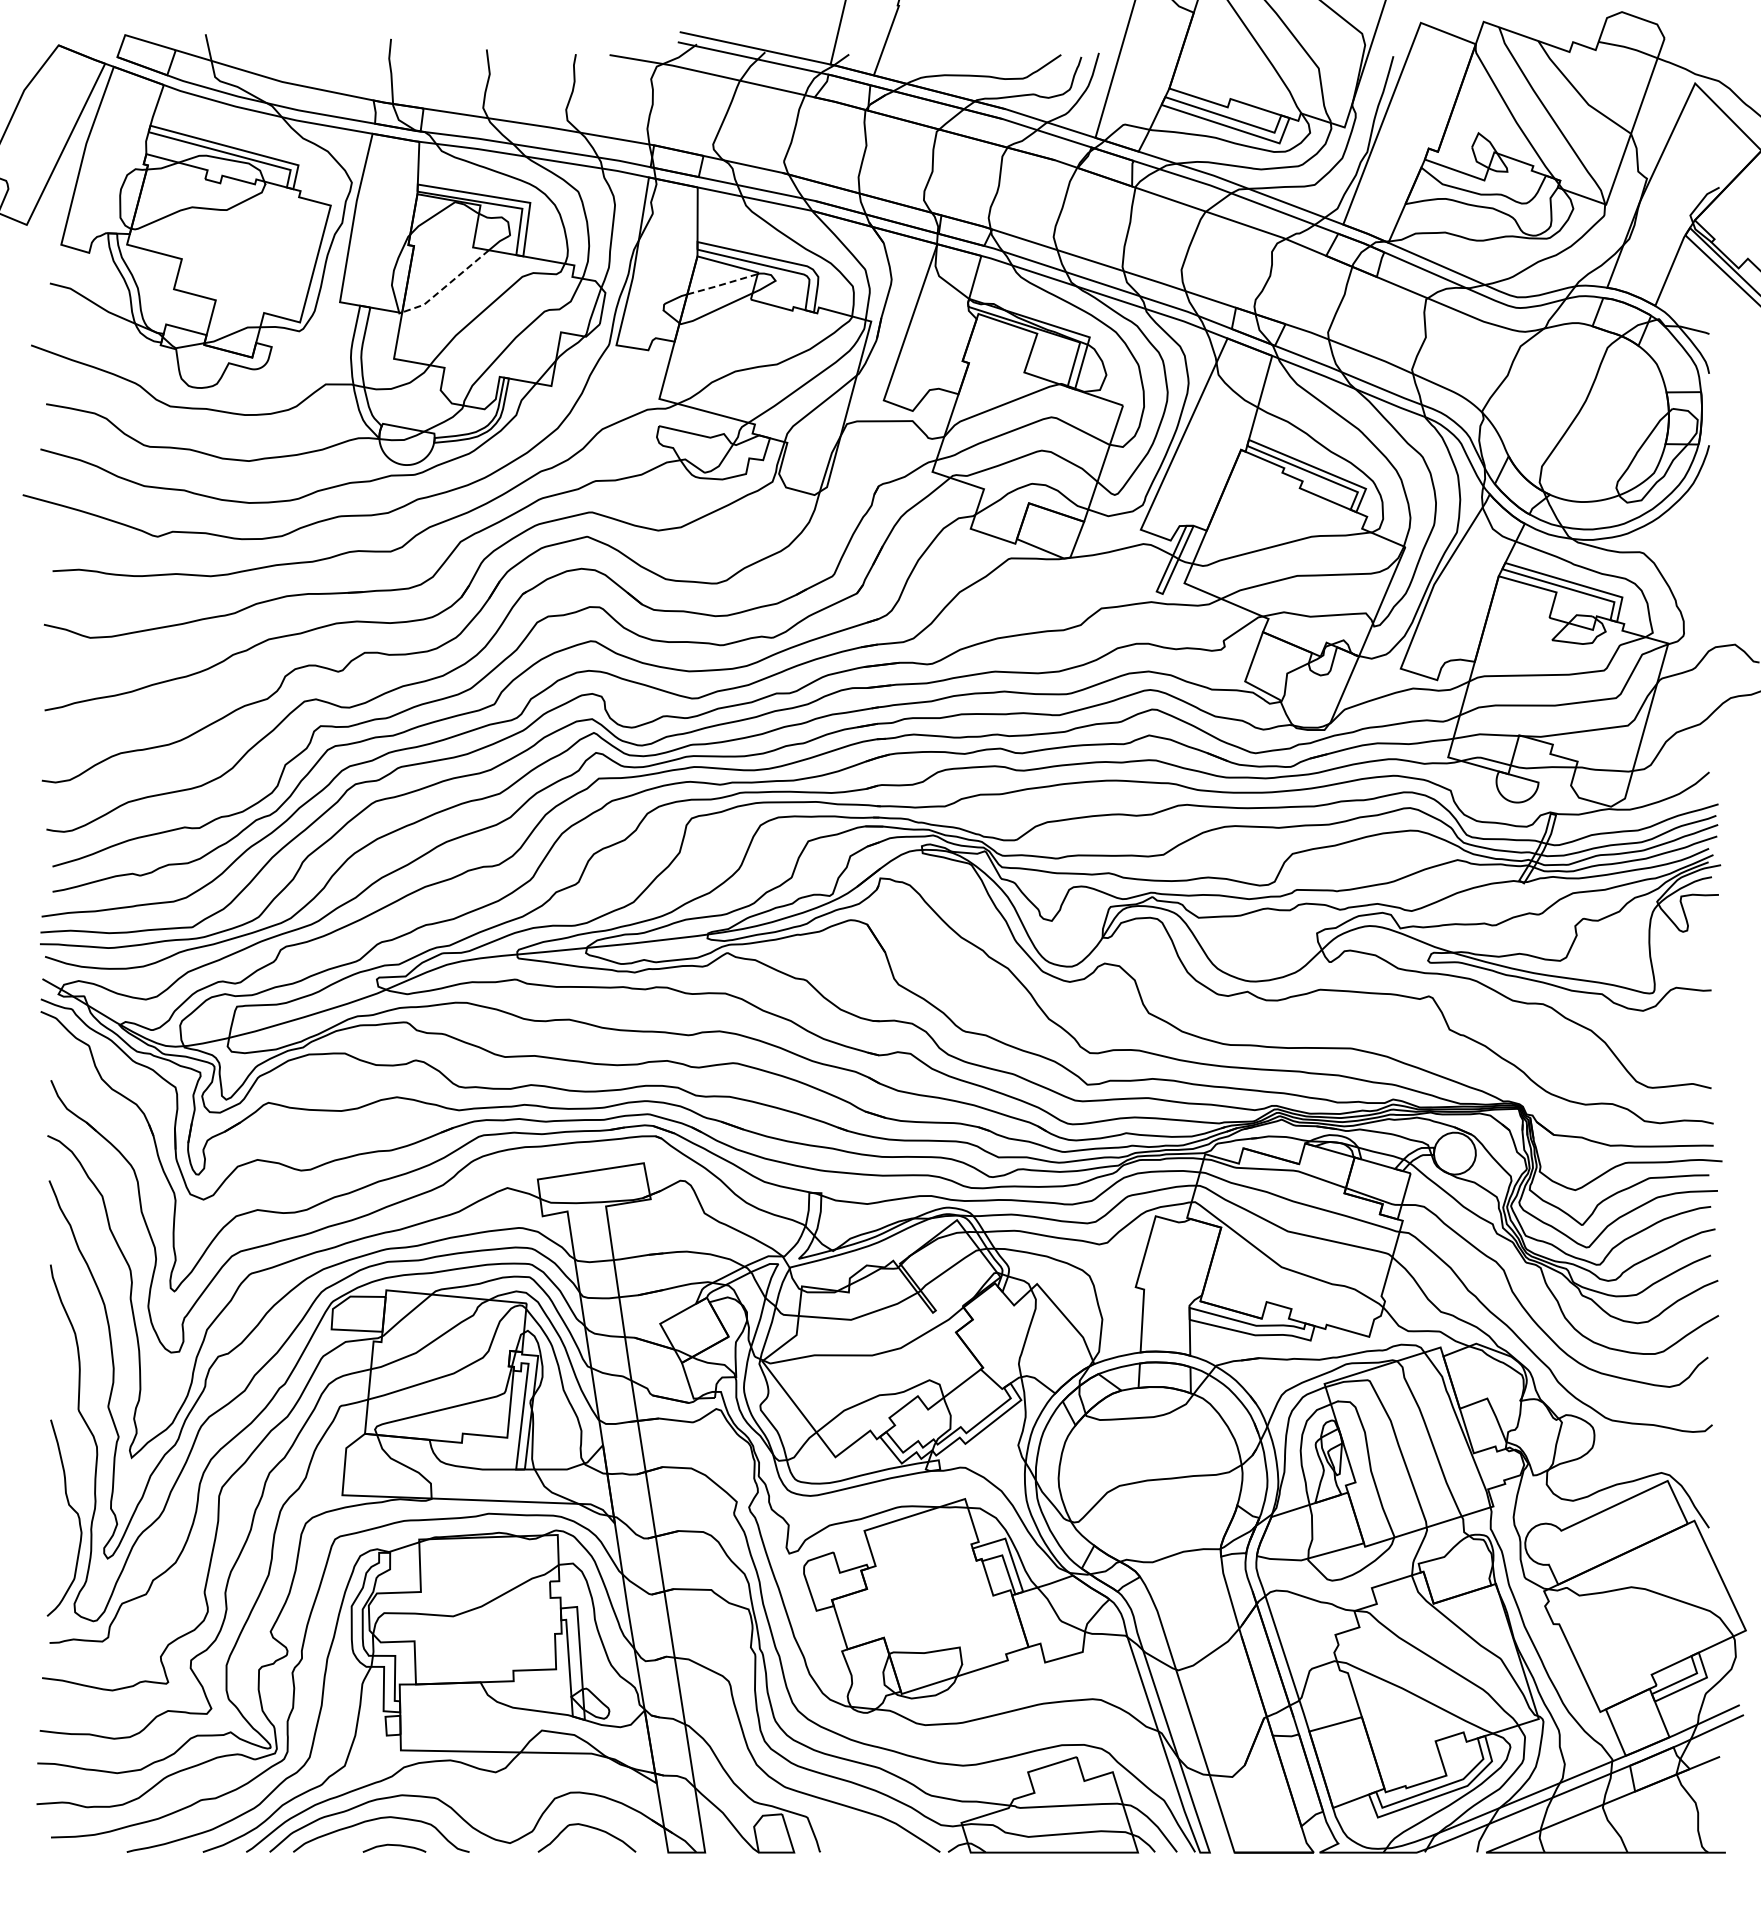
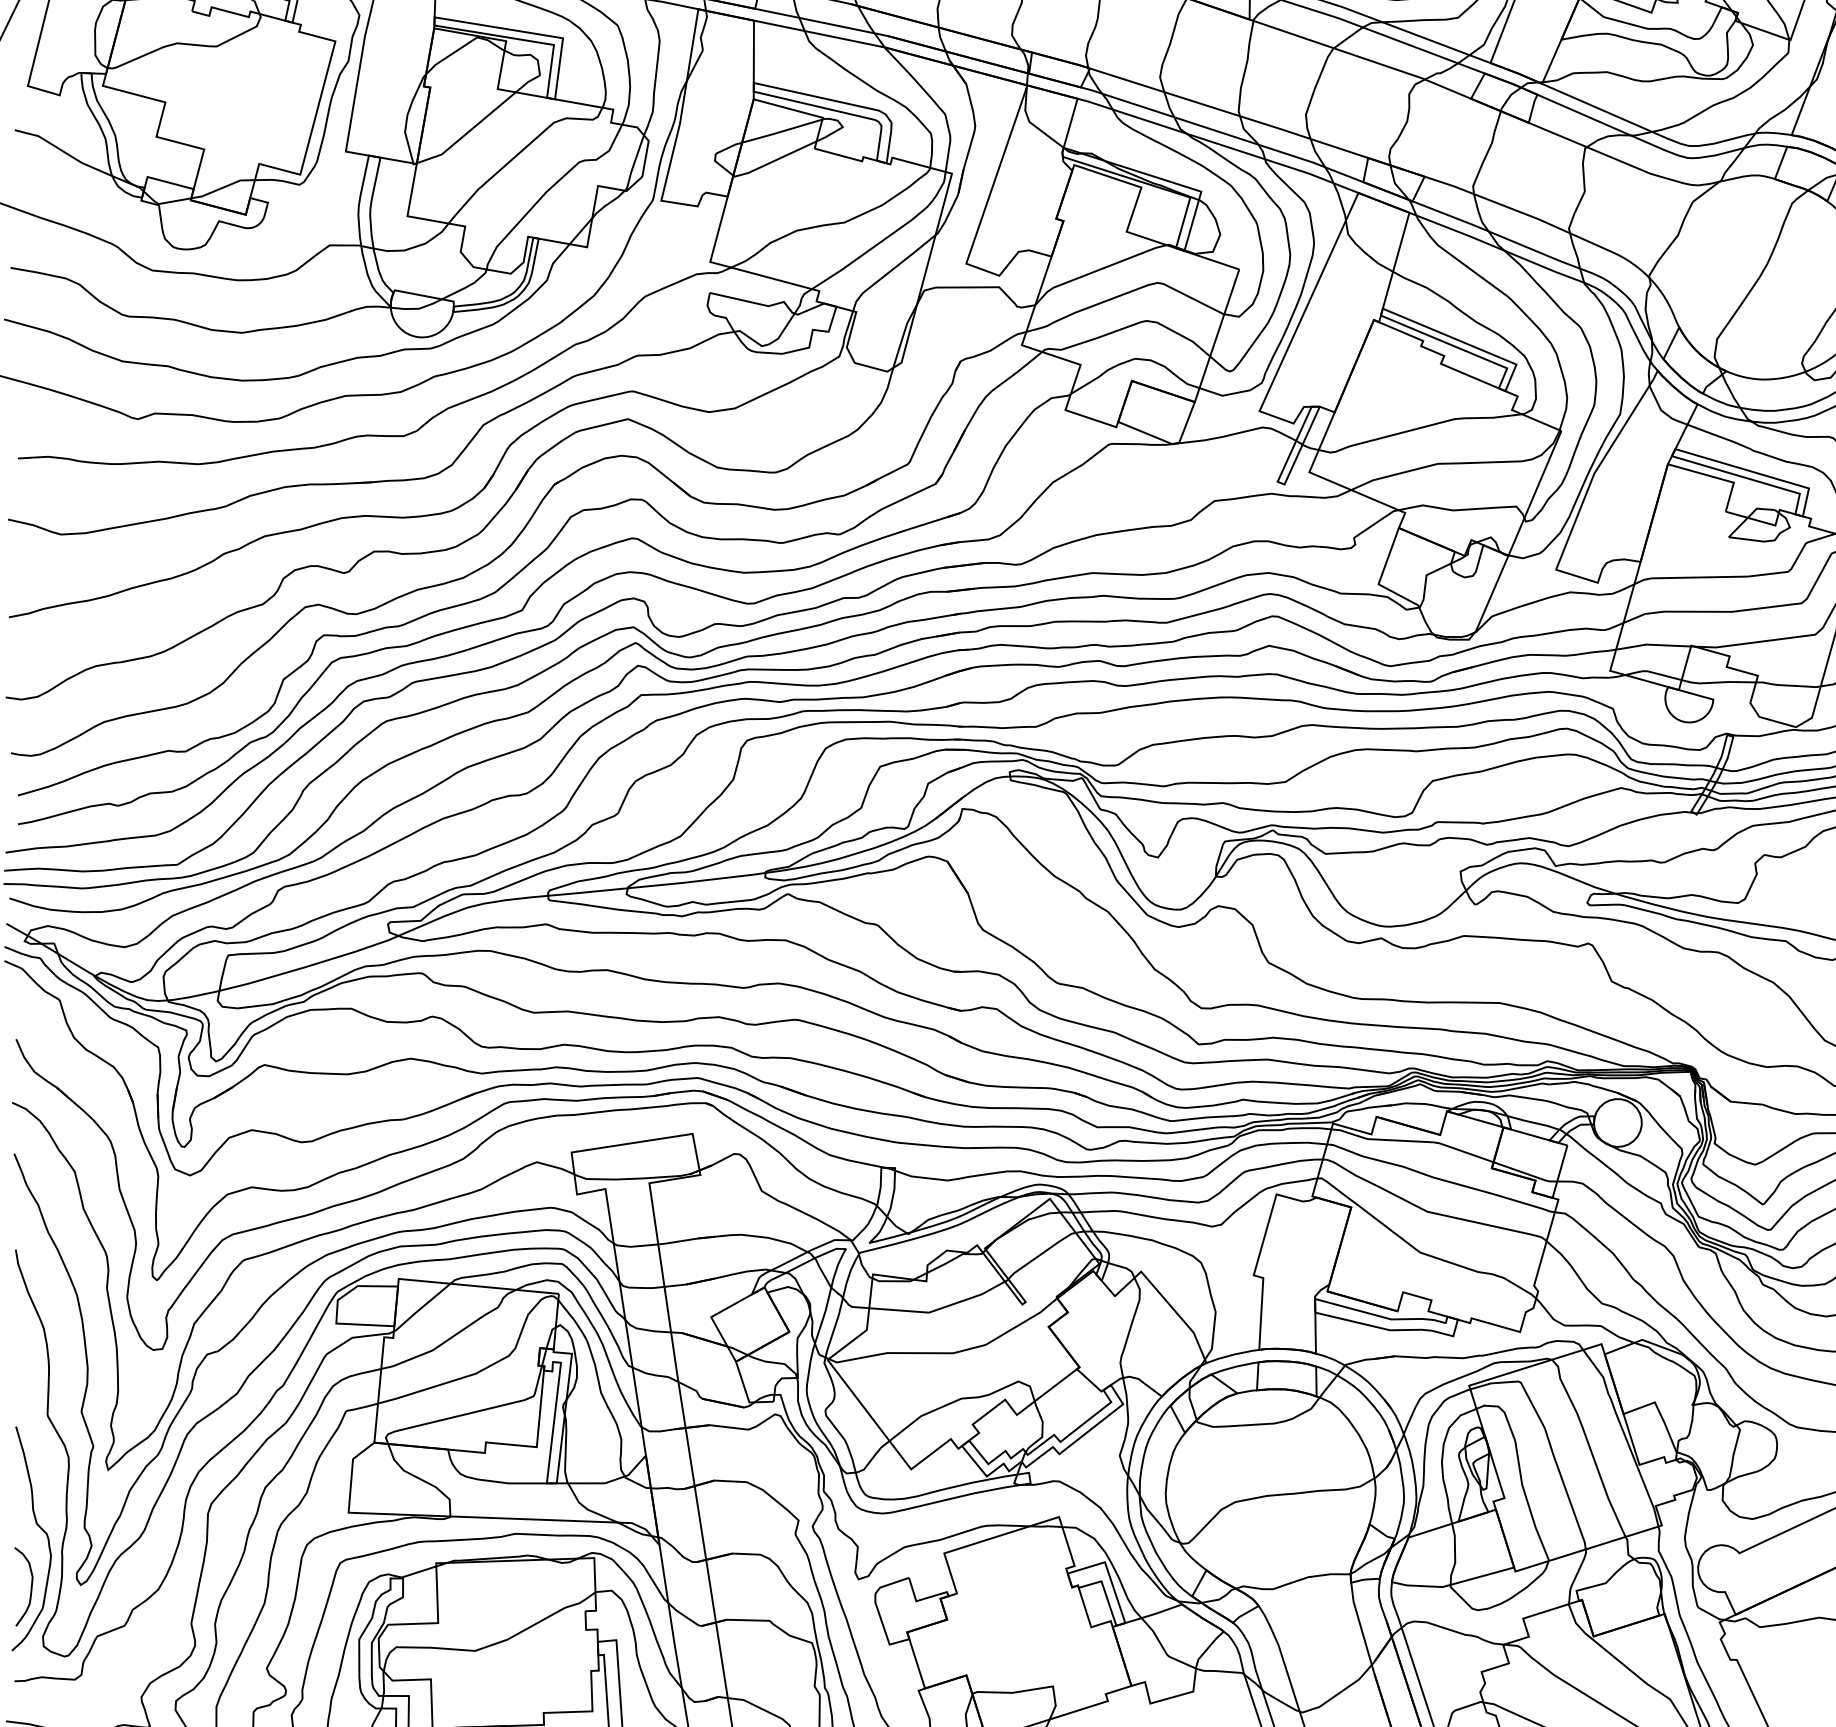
line: (722, 284) -> (782, 131), dashed -> solid
line: (446, 285) -> (467, 132), dashed -> solid
curve: (63, 1560) -> (30, 1587), added

